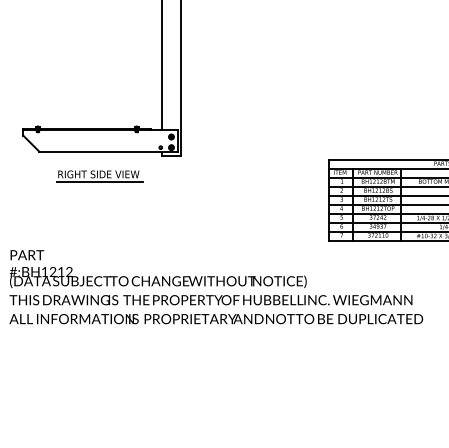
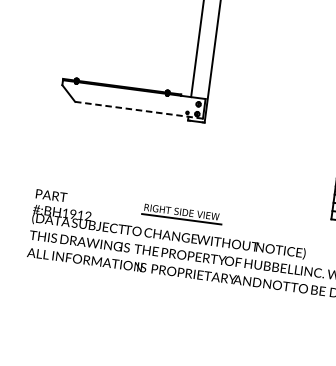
line: (108, 151) -> (138, 110), solid -> dashed
part: (99, 176) -> (182, 214), moved
text: (52, 272) -> (72, 214), #:BH1212 -> #:BH1912

